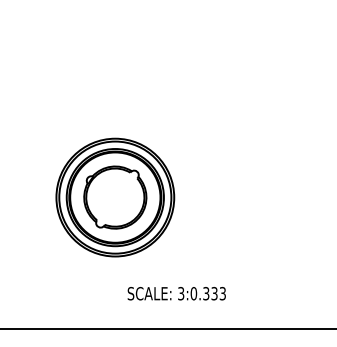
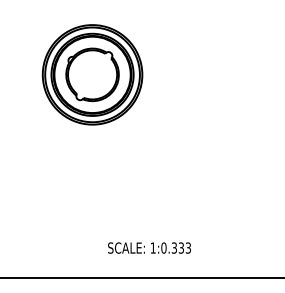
part: (115, 197) -> (92, 74), moved
text: (180, 293) -> (152, 247), 3:0.333 -> 1:0.333

